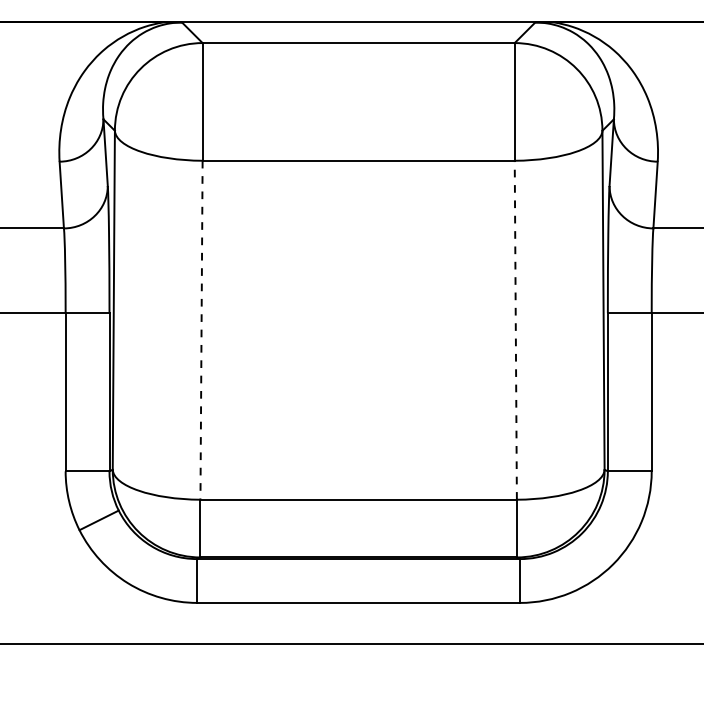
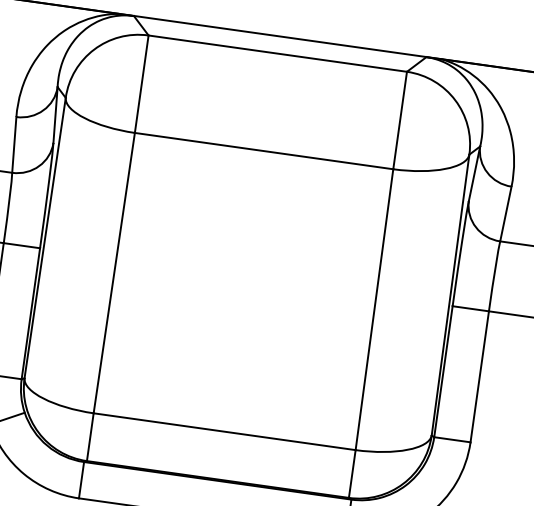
line: (515, 329) -> (374, 309), dashed -> solid
line: (201, 330) -> (114, 273), dashed -> solid

